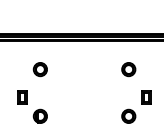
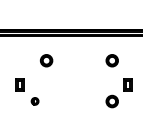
part: (39, 69) -> (45, 60), moved
part: (39, 115) -> (34, 100), size x0.6

